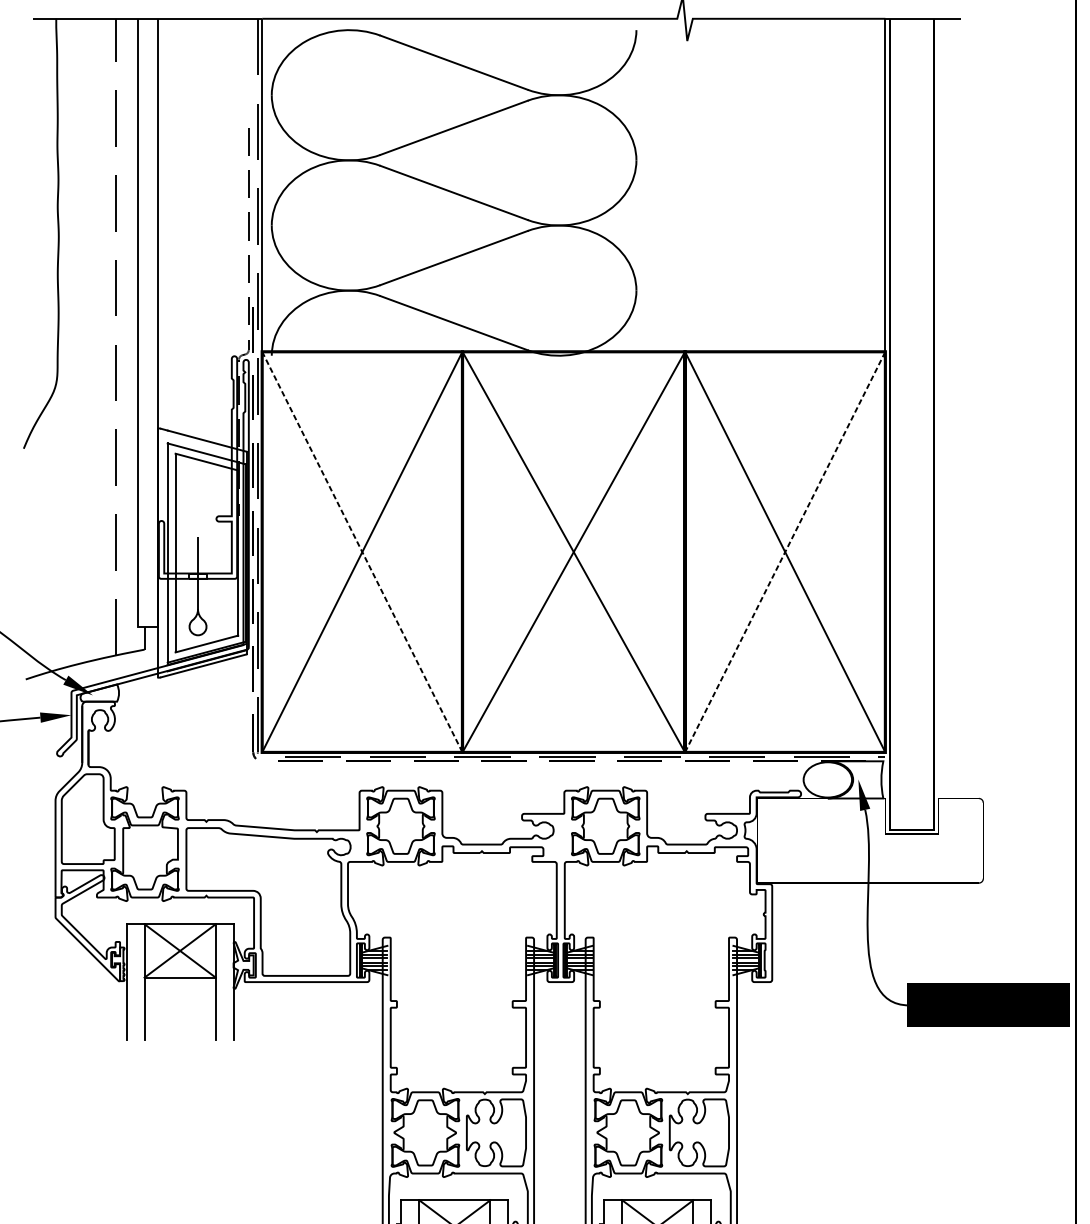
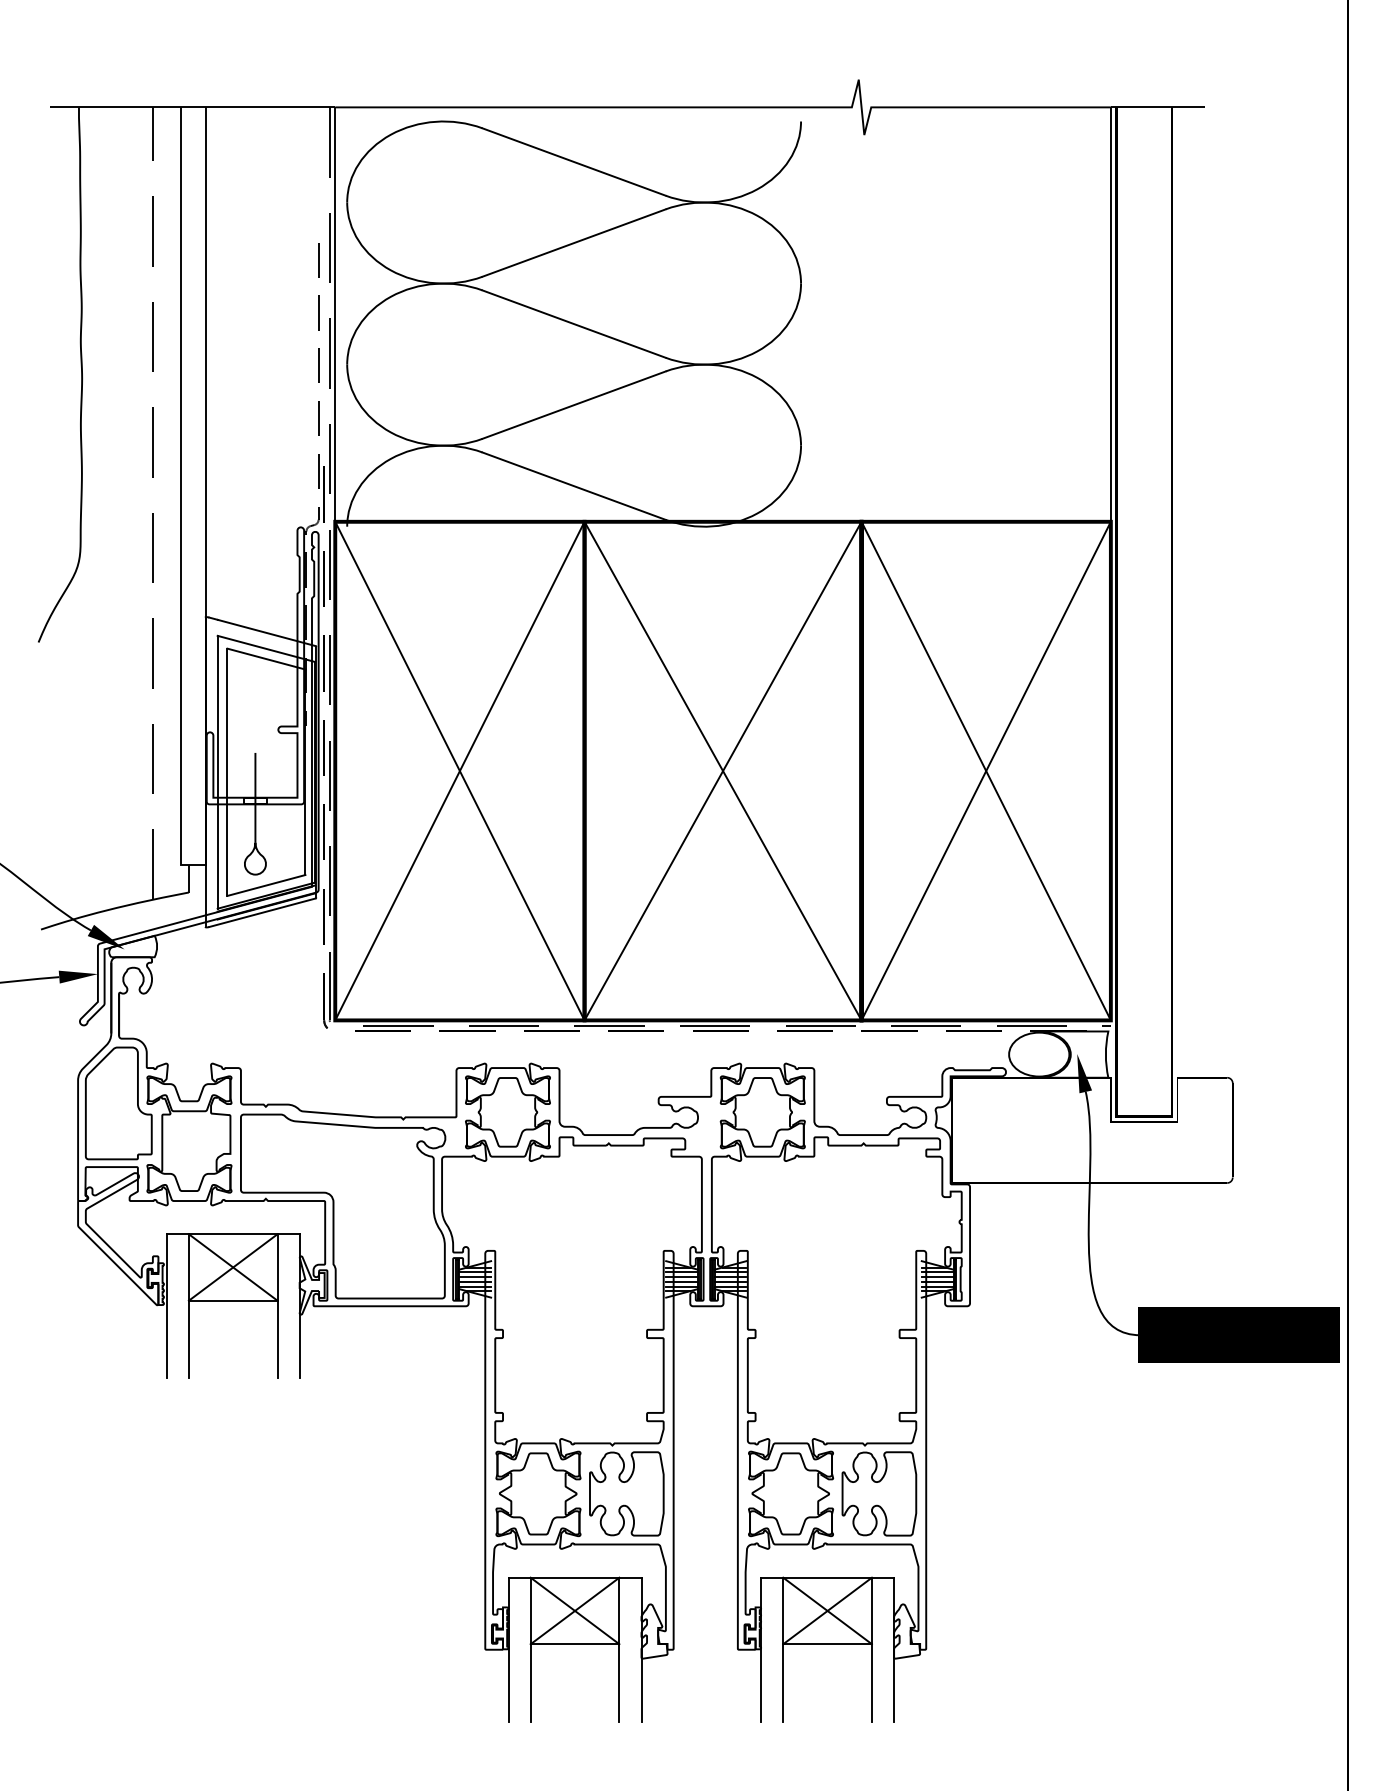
line: (362, 552) -> (459, 771), dashed -> solid
line: (785, 552) -> (986, 771), dashed -> solid

